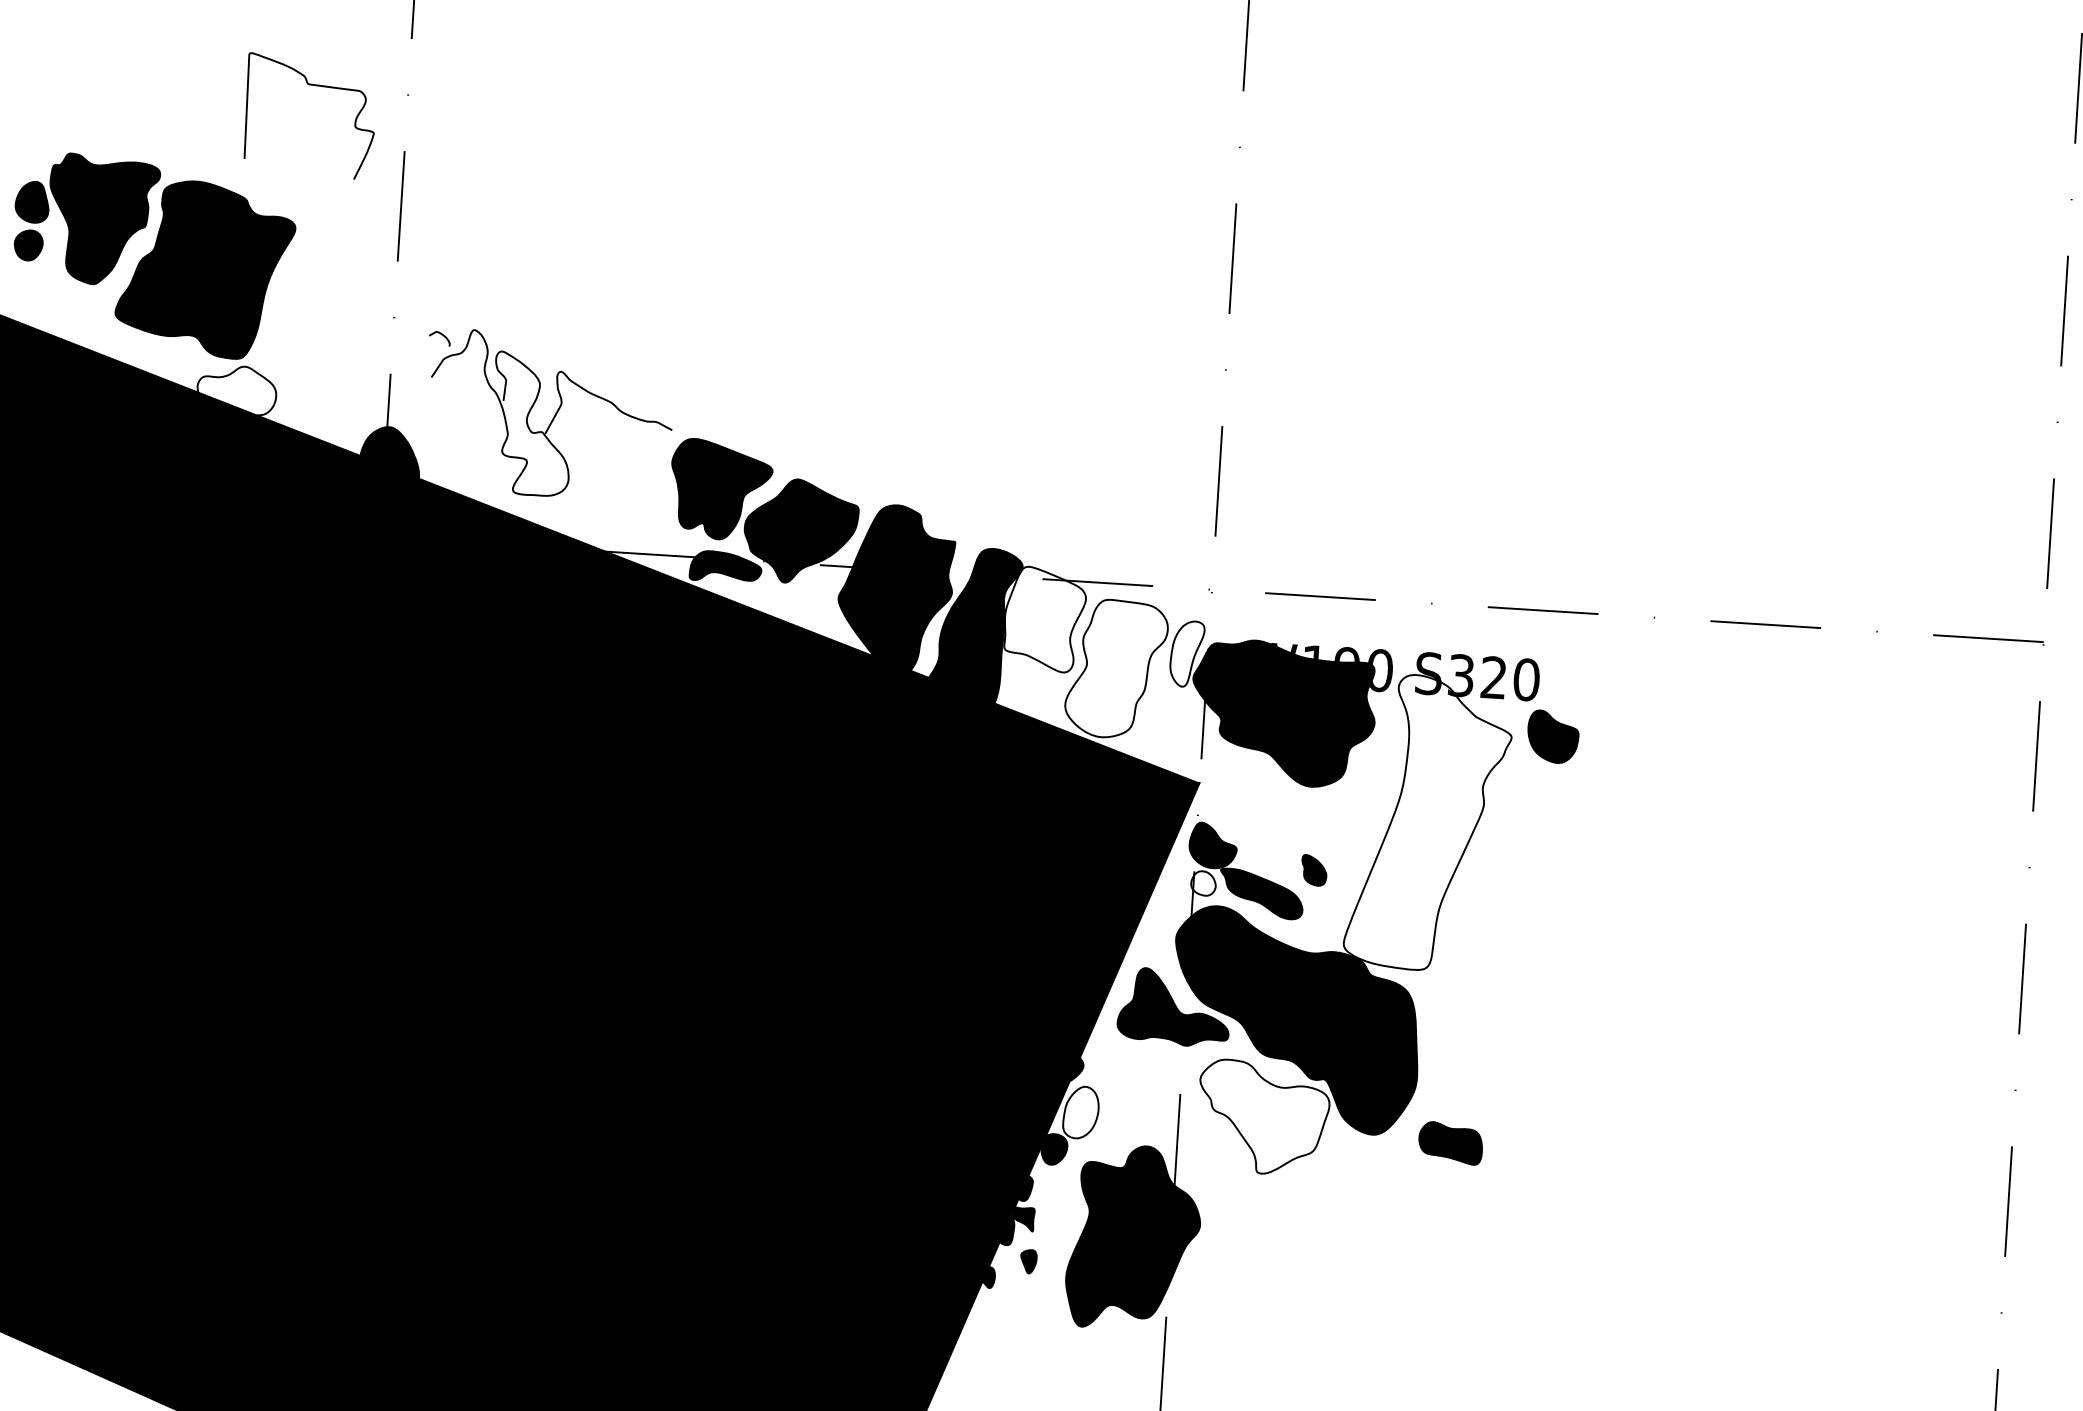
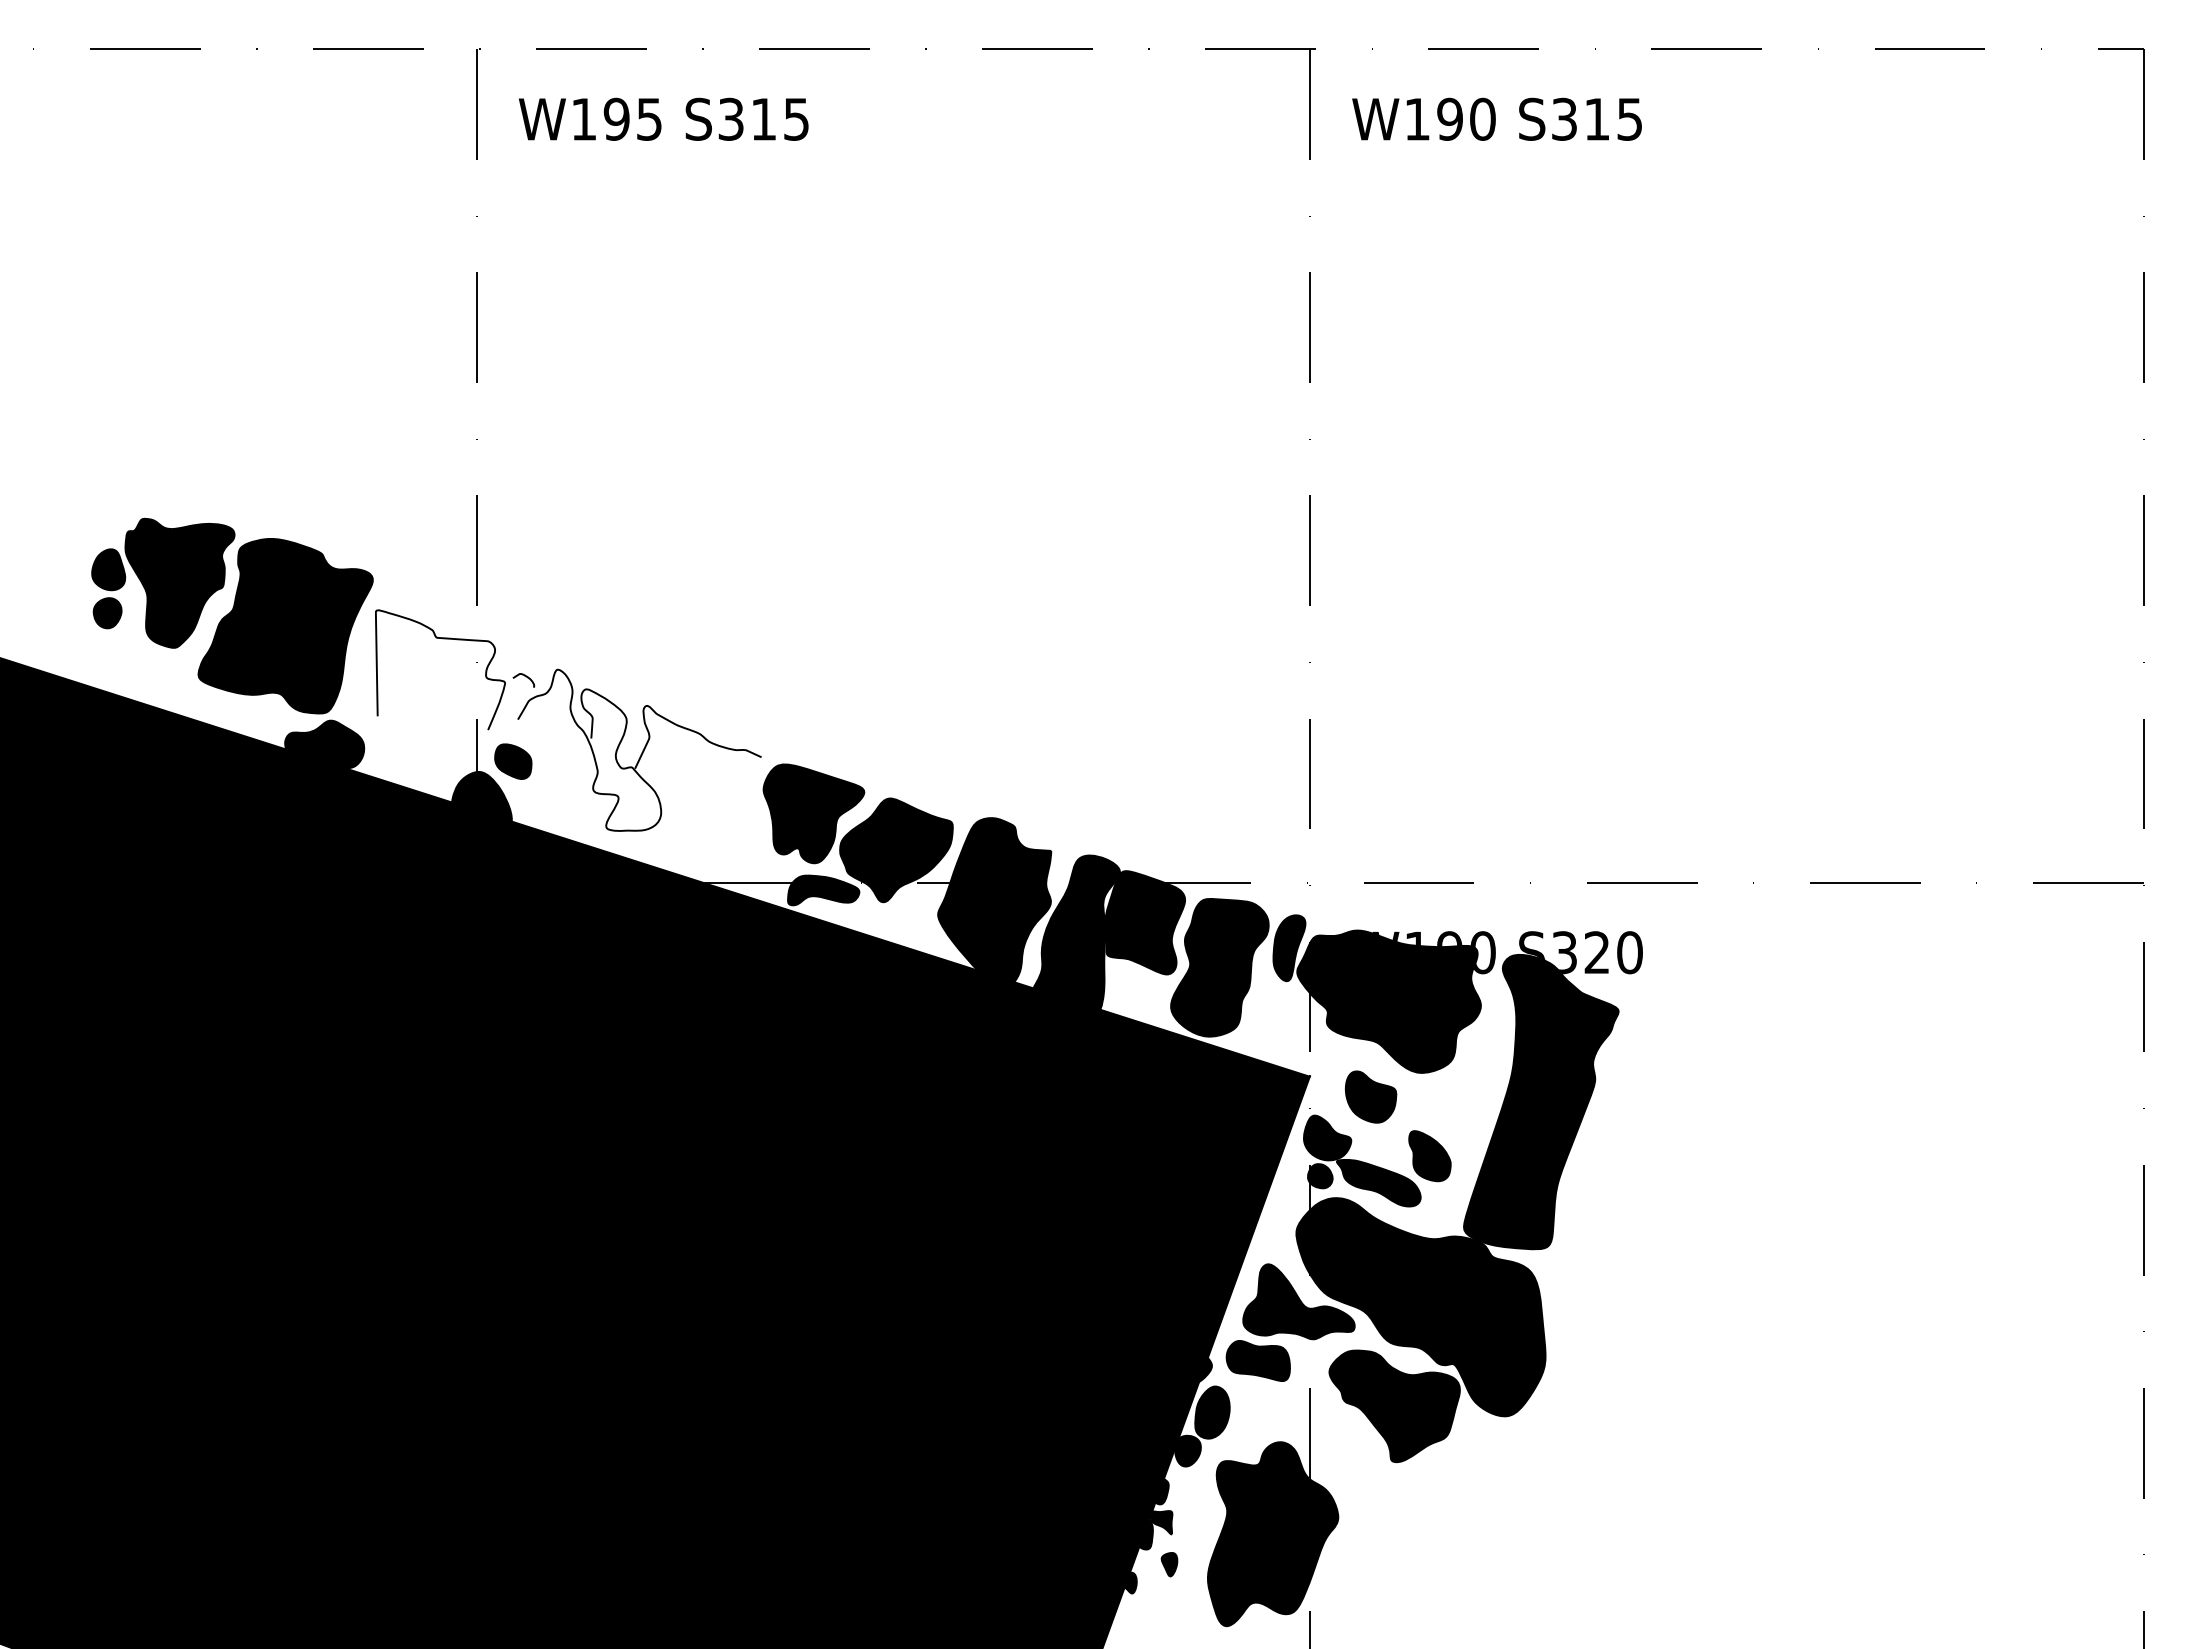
curve: (314, 86) -> (442, 639), moved
fill: (236, 402) -> (324, 756), added
part: (424, 418) -> (513, 761), added
fill: (1045, 619) -> (1145, 922), added
fill: (1187, 654) -> (1289, 948), added
fill: (1116, 668) -> (1219, 967), added
part: (1552, 736) -> (1370, 1096), moved
fill: (1429, 822) -> (1541, 1101), added
part: (1313, 870) -> (1429, 1156), size x1.67
fill: (1202, 883) -> (1319, 1176), added
fill: (1081, 1112) -> (1212, 1412), added
fill: (1263, 1117) -> (1394, 1406), added
part: (1449, 1142) -> (1257, 1360), moved

